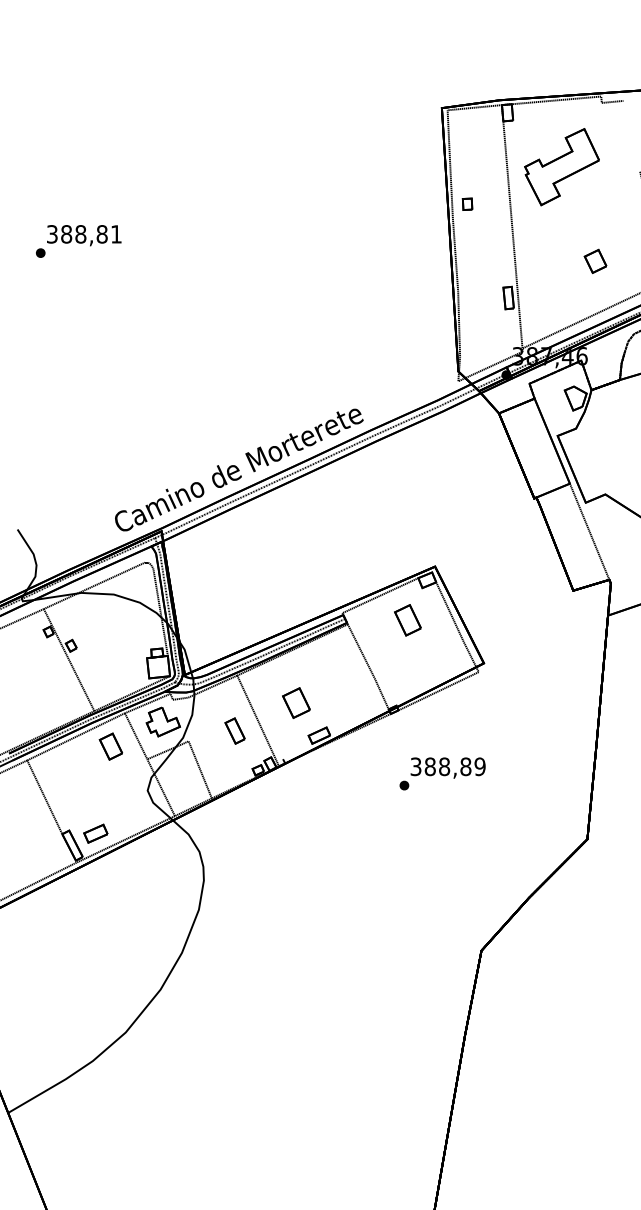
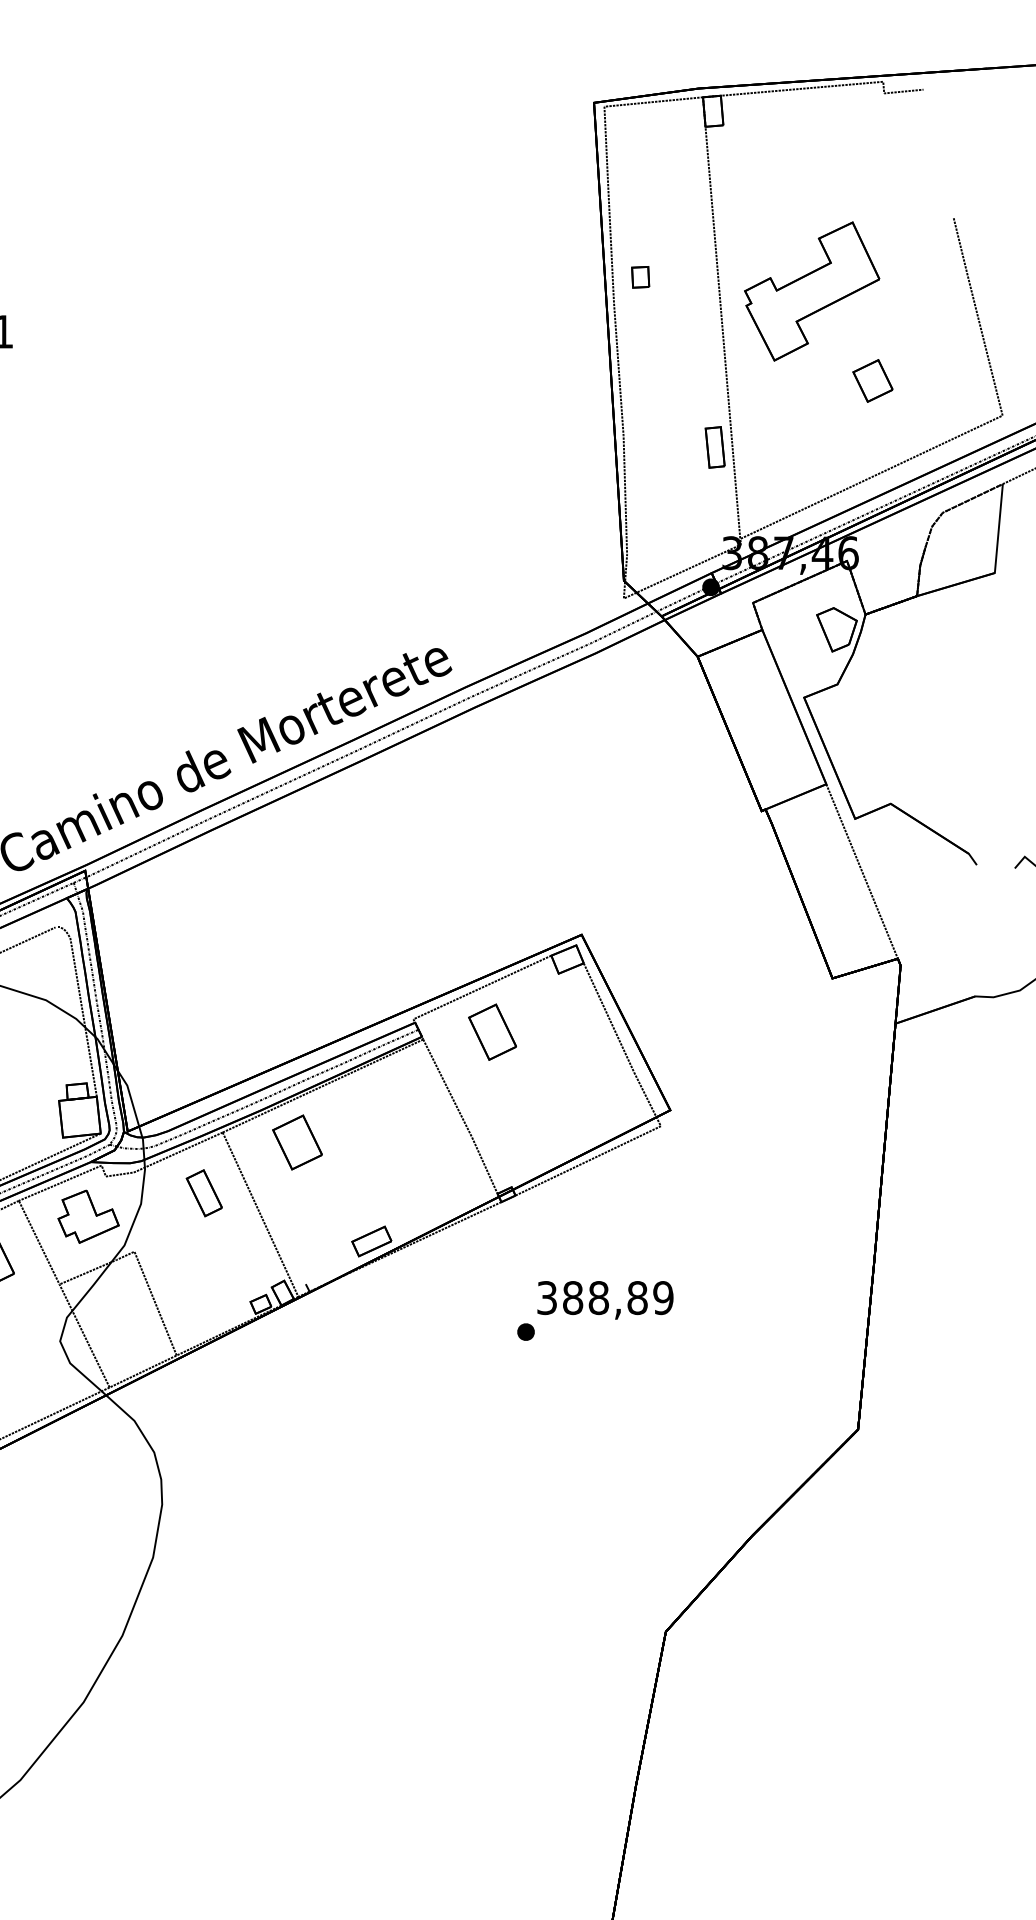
part: (561, 167) -> (811, 292), moved
part: (407, 620) -> (491, 1032), moved
part: (296, 702) -> (297, 1141), moved
part: (234, 730) -> (203, 1192), moved

